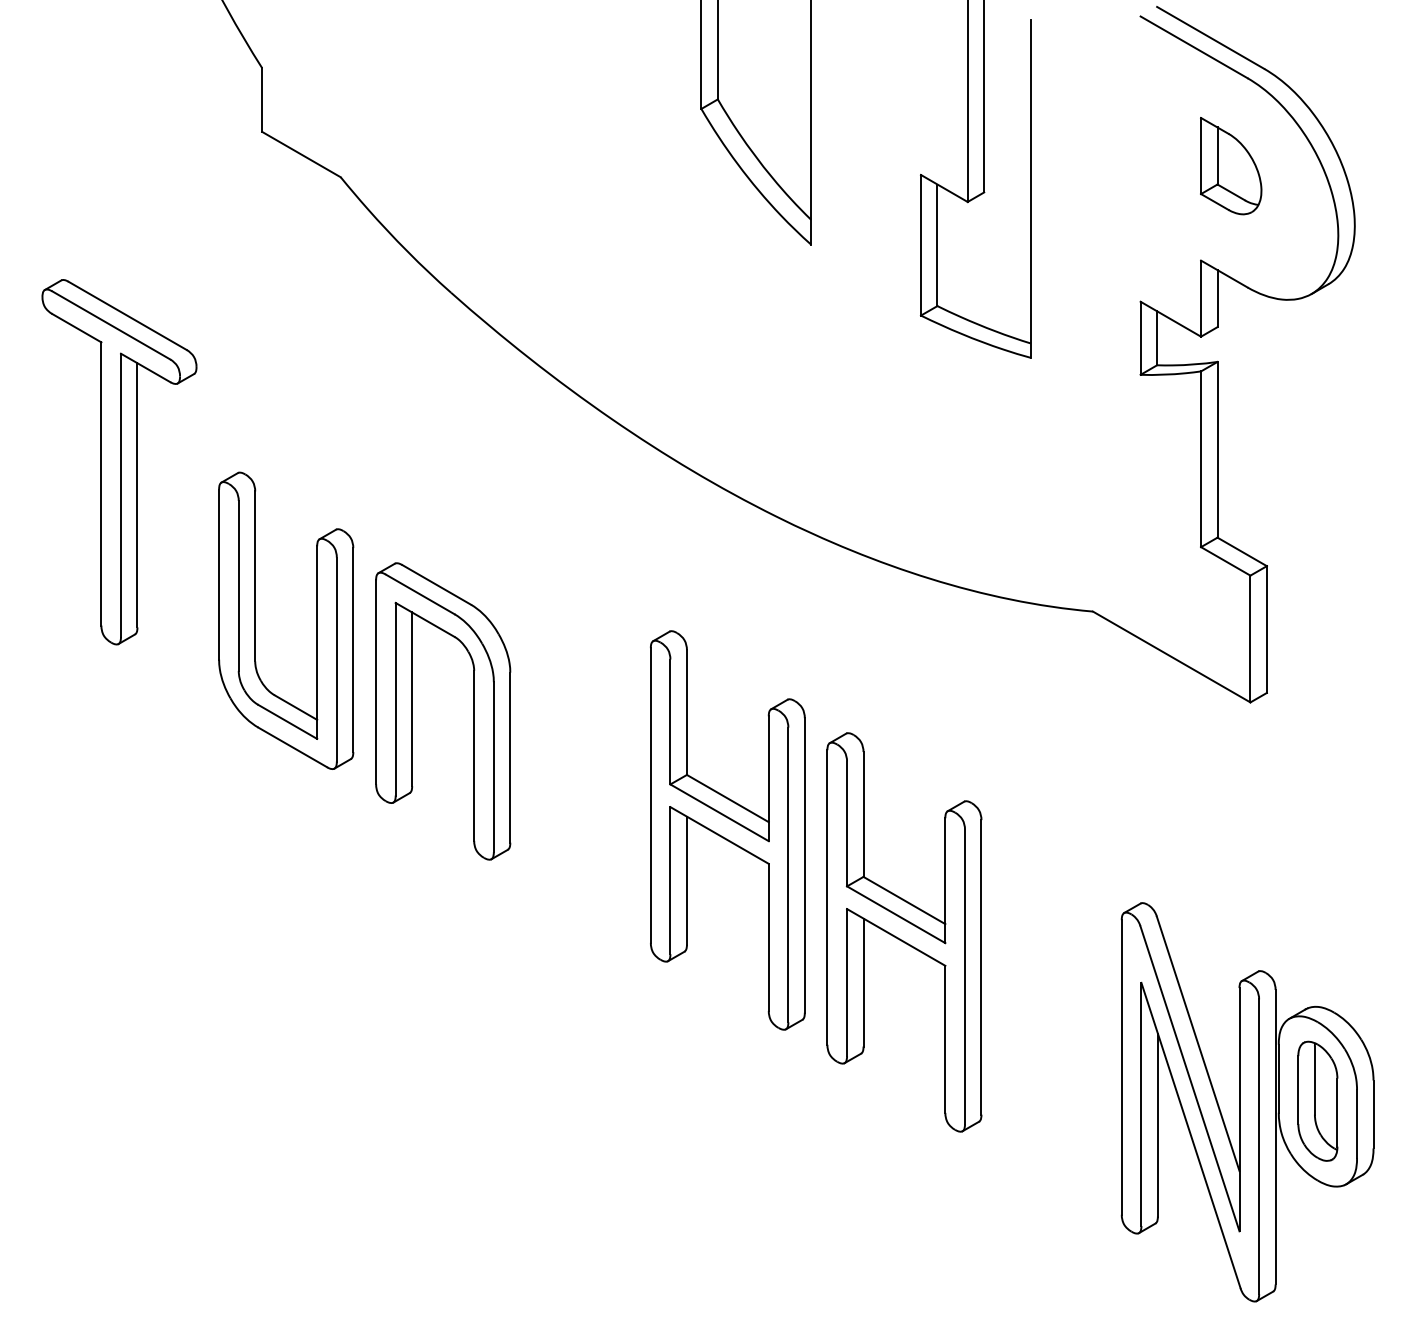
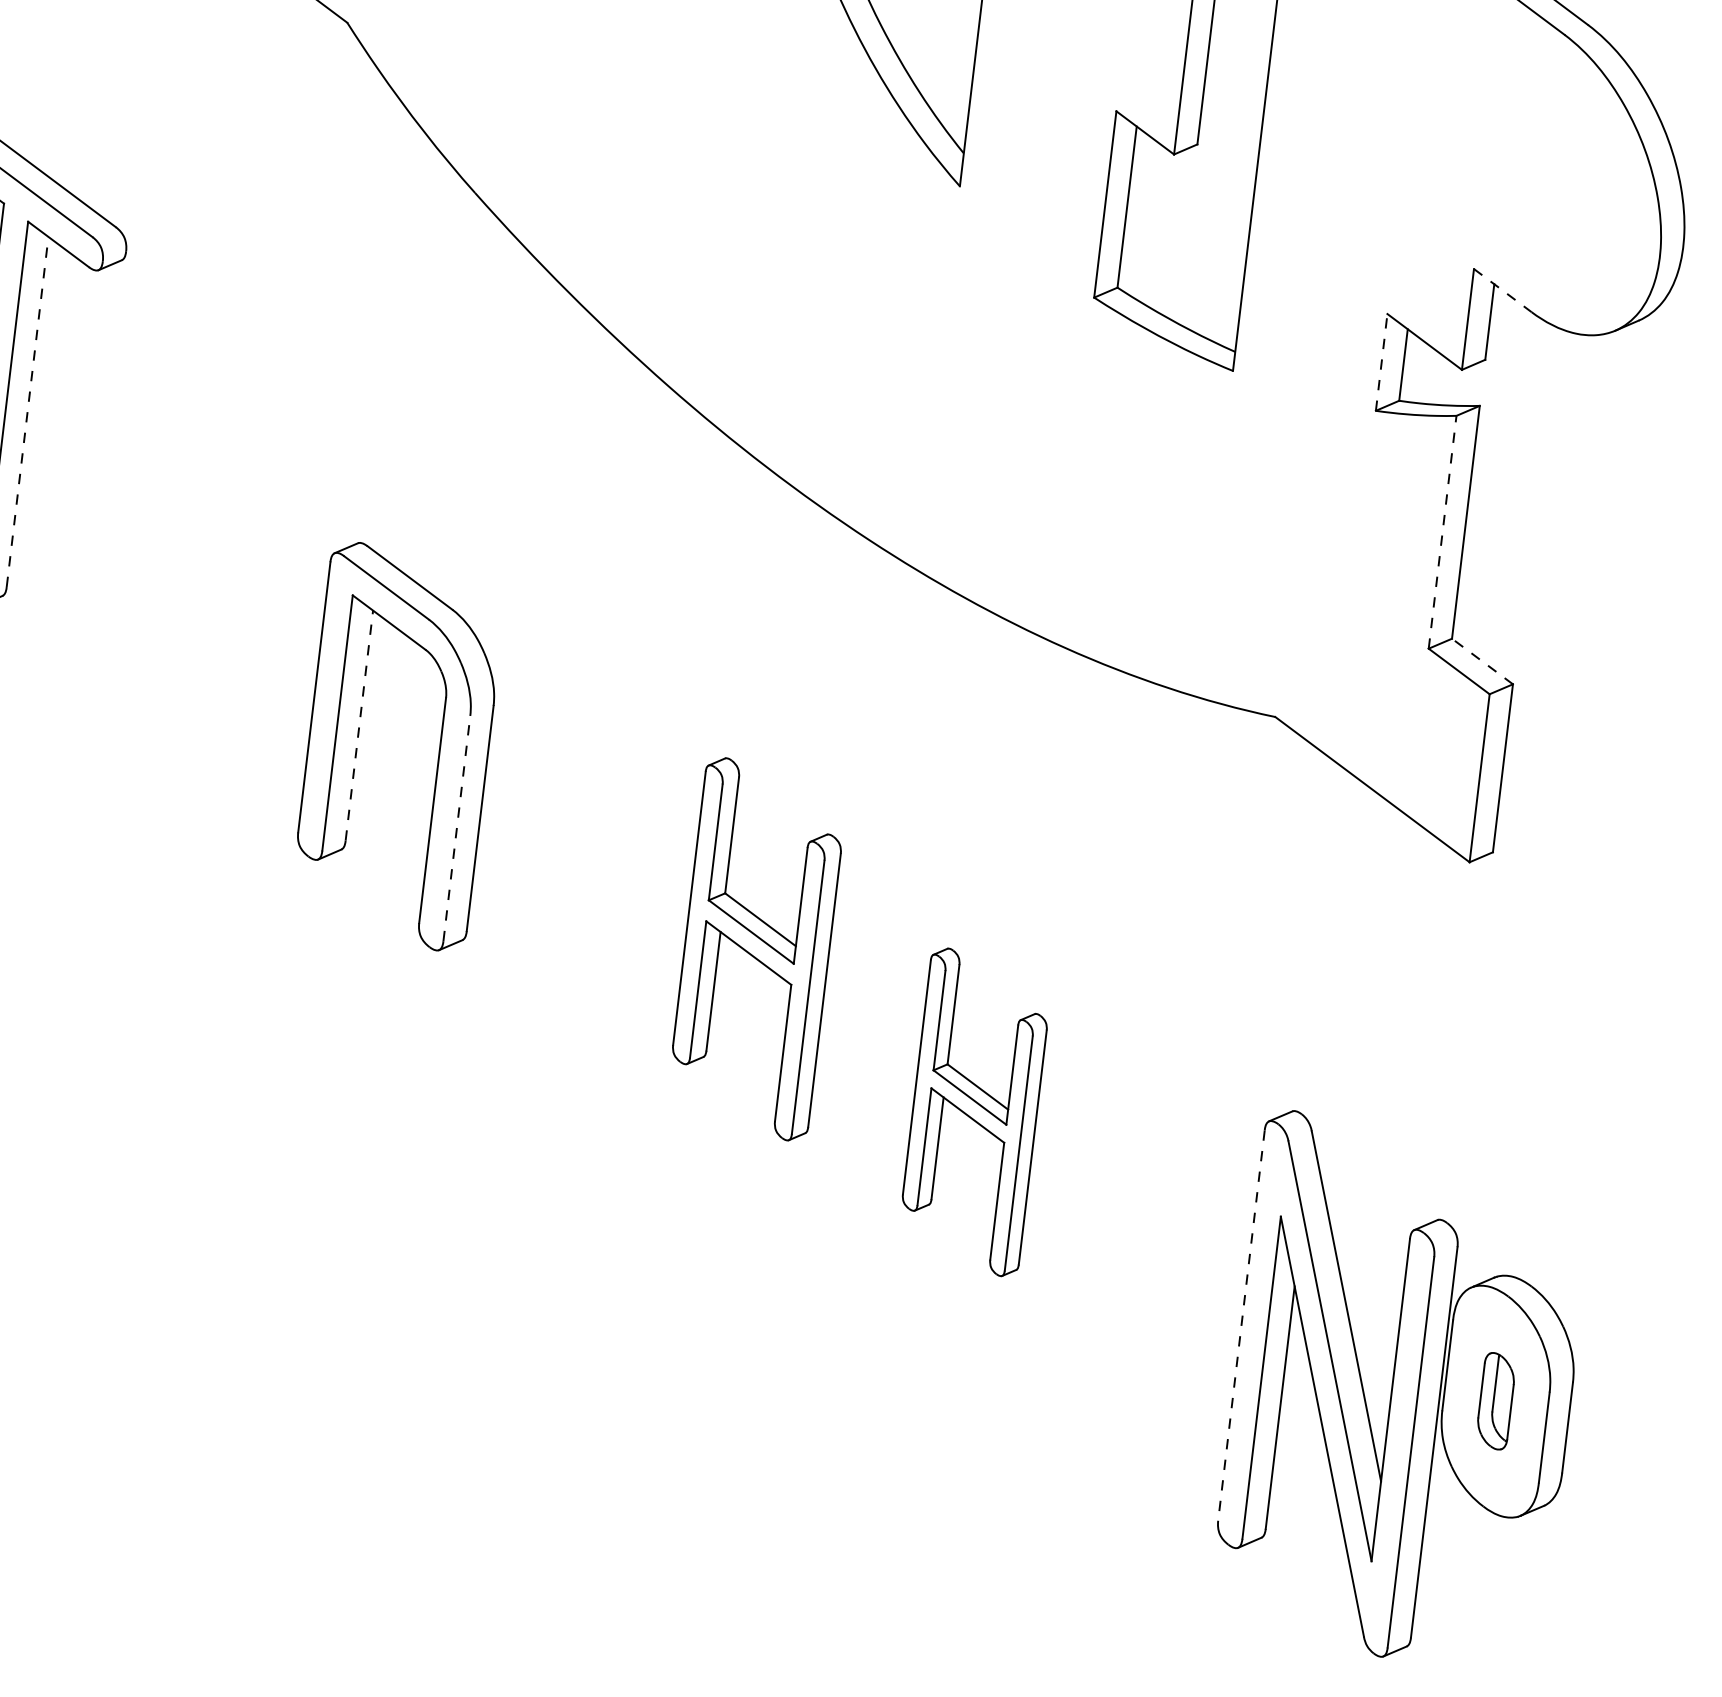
part: (1231, 166) -> (1529, 149), removed
line: (1224, 274) -> (1502, 291), solid -> dashed
line: (1140, 338) -> (1381, 362), solid -> dashed
line: (1201, 459) -> (1443, 532), solid -> dashed
line: (137, 494) -> (27, 410), solid -> dashed
line: (1242, 551) -> (1482, 661), solid -> dashed
part: (316, 620) -> (245, 606), removed
line: (412, 699) -> (359, 725), solid -> dashed
line: (493, 767) -> (456, 828), solid -> dashed
part: (727, 830) -> (756, 949), size x0.7
part: (904, 932) -> (974, 1112), size x0.6
line: (1121, 1067) -> (1241, 1325), solid -> dashed
part: (1317, 1100) -> (1495, 1400), size x0.6

